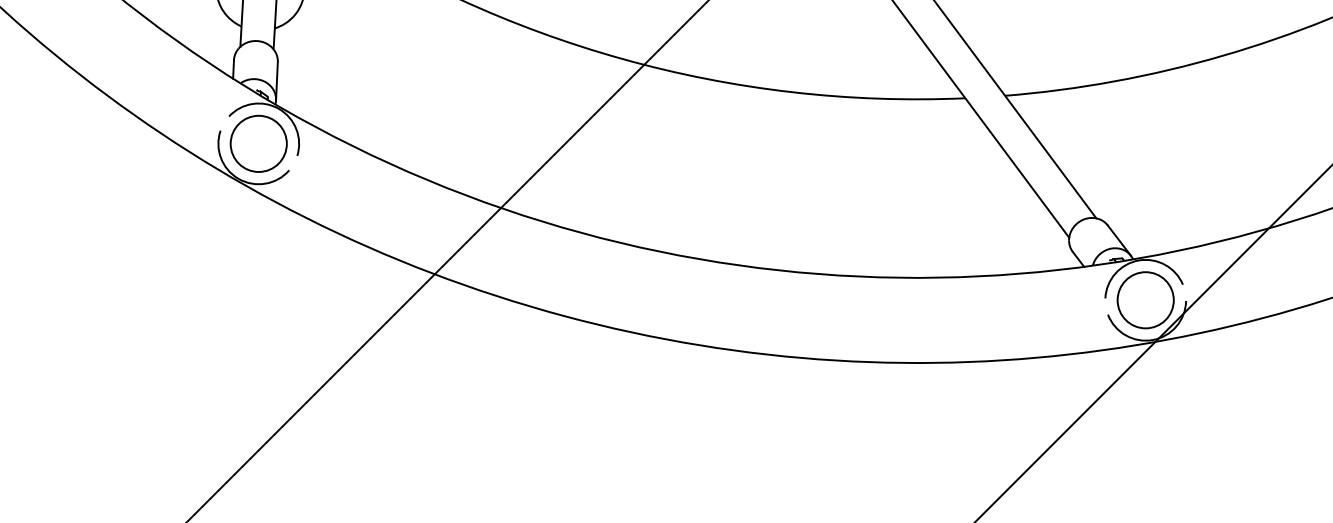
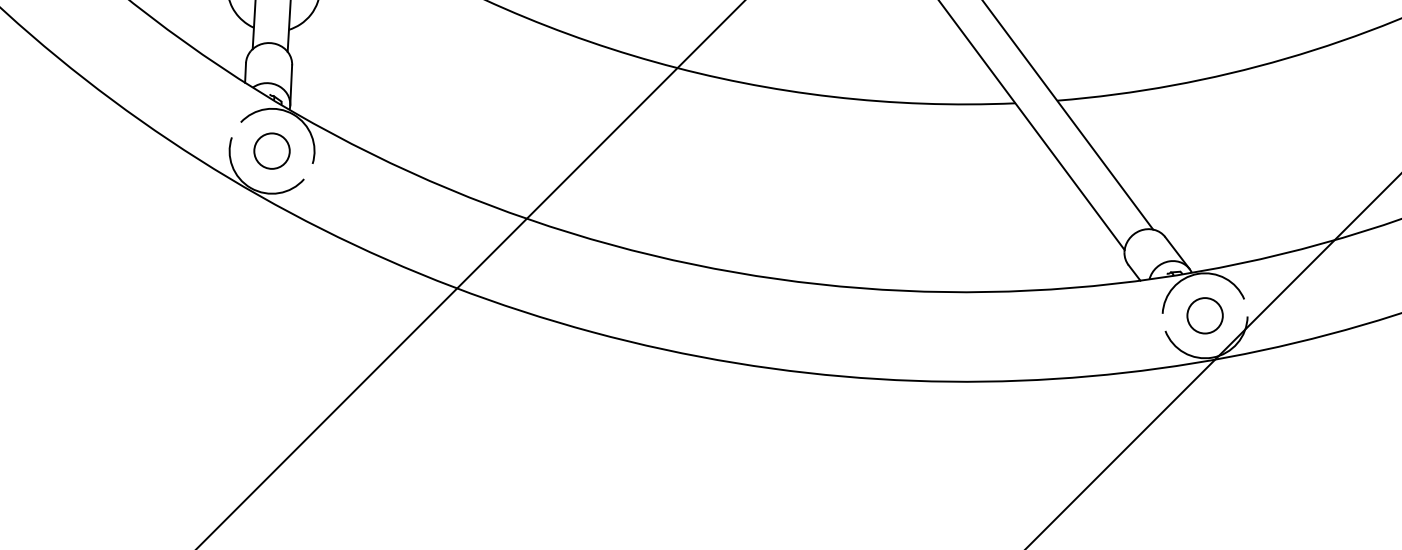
circle: (258, 143) -> (271, 150), size x0.6
circle: (1145, 299) -> (1204, 315), size x0.6

